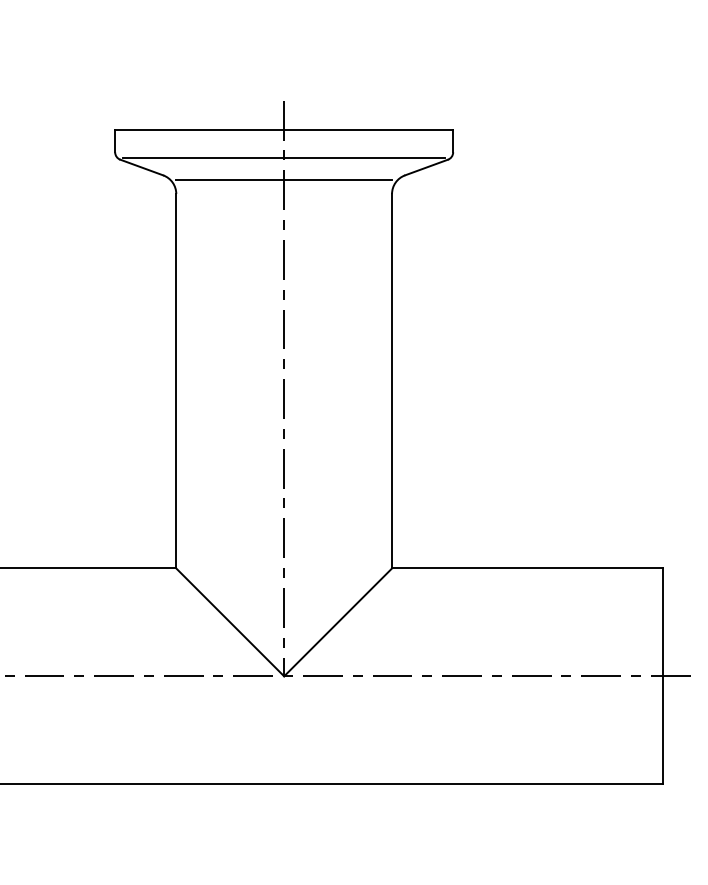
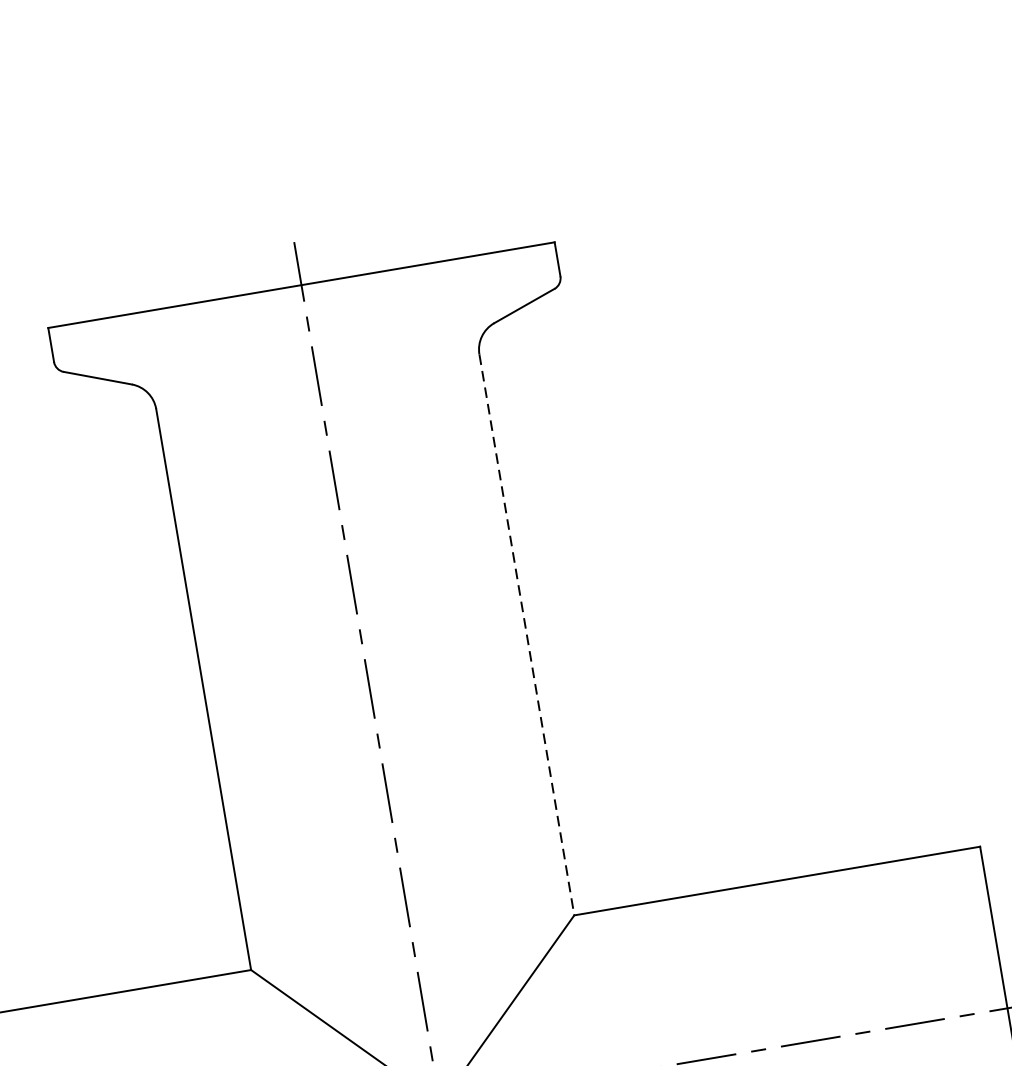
line: (283, 157) -> (307, 327), removed
line: (284, 180) -> (314, 361), removed
line: (392, 381) -> (527, 635), solid -> dashed

